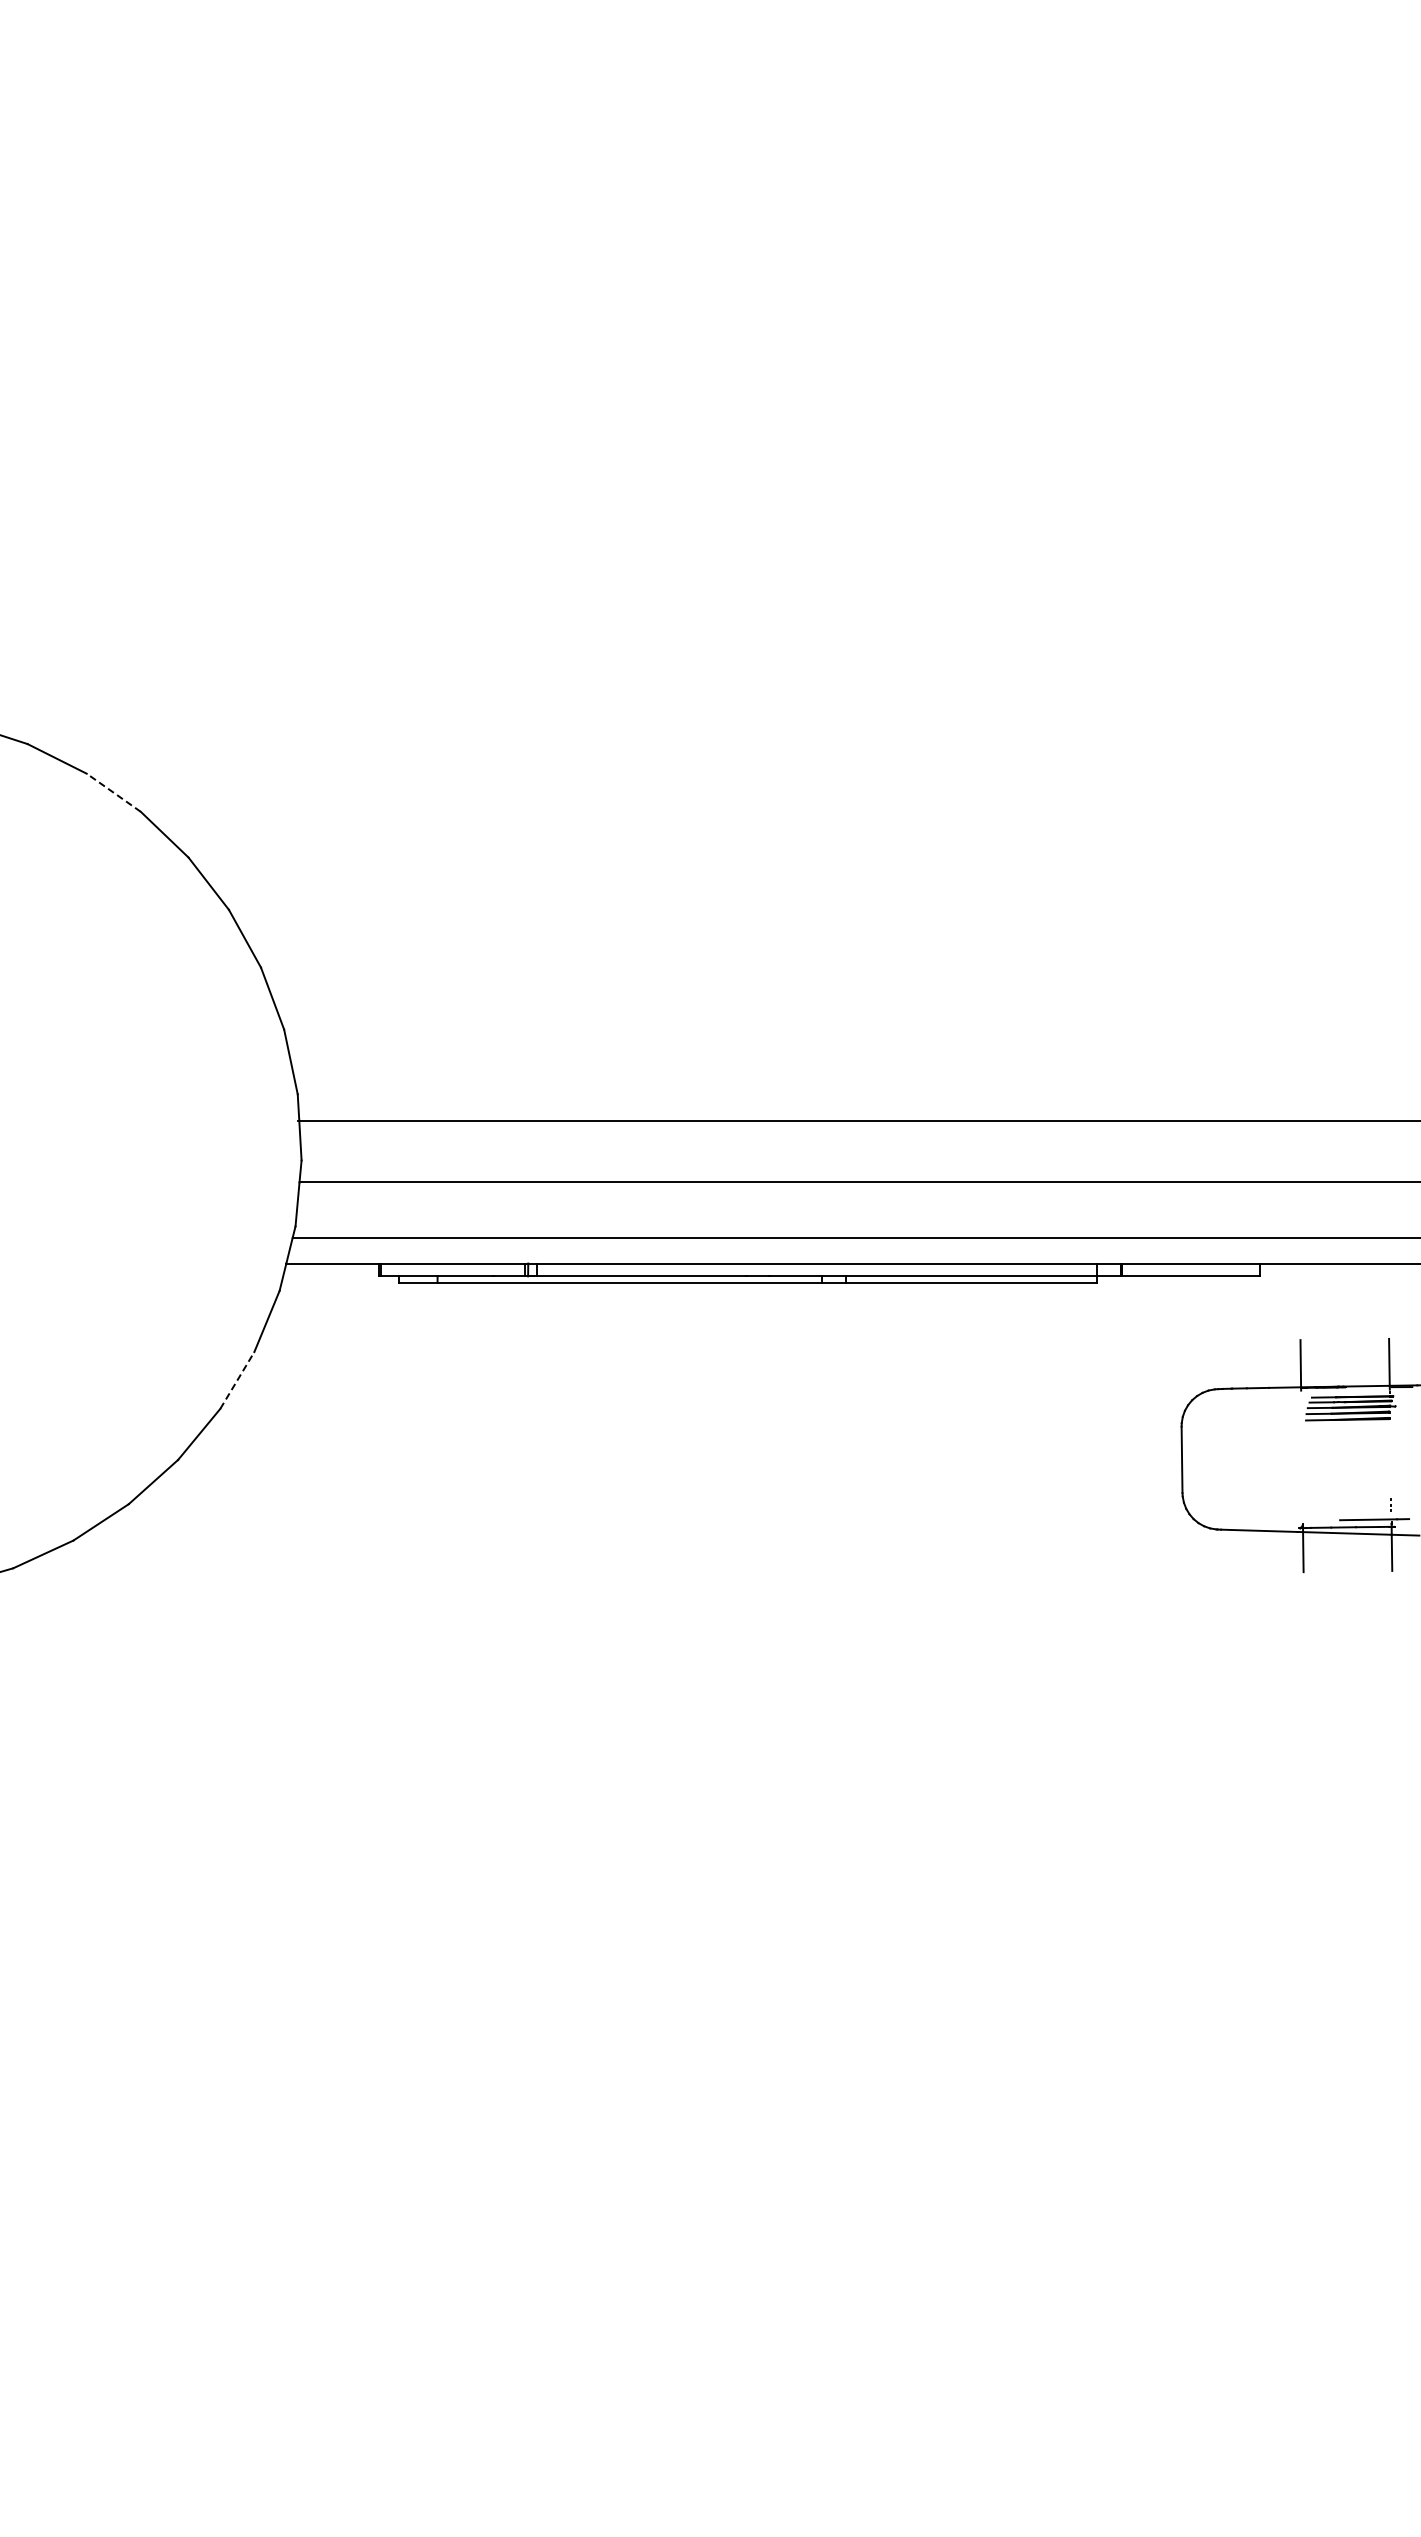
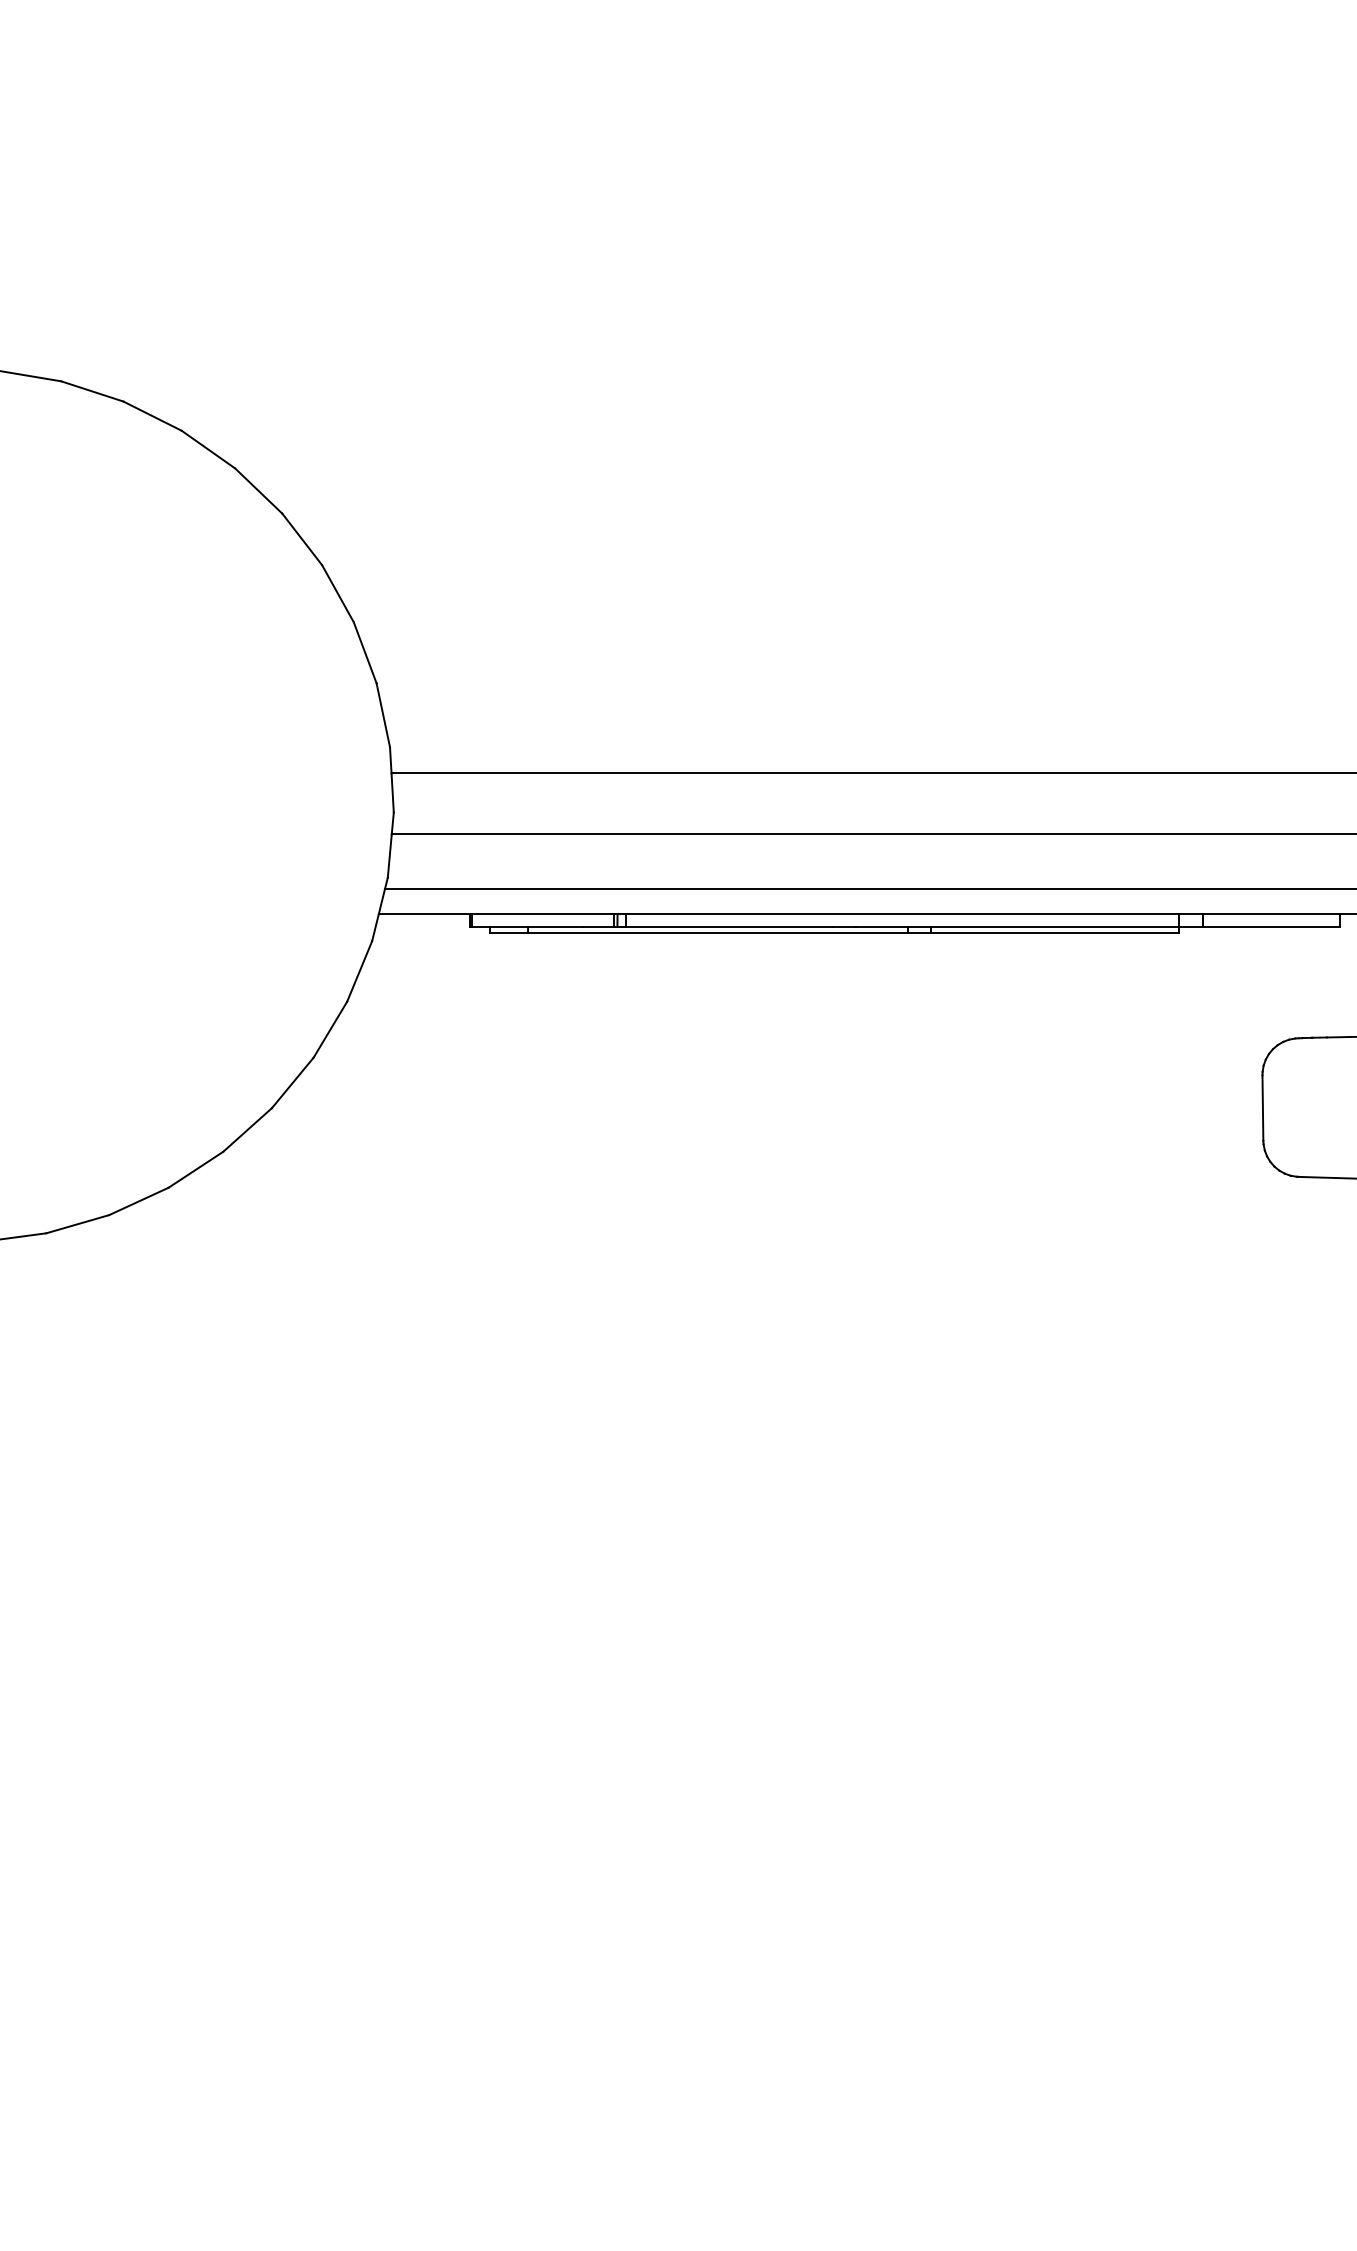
line: (113, 792) -> (208, 449), dashed -> solid
line: (237, 1380) -> (330, 1029), dashed -> solid

